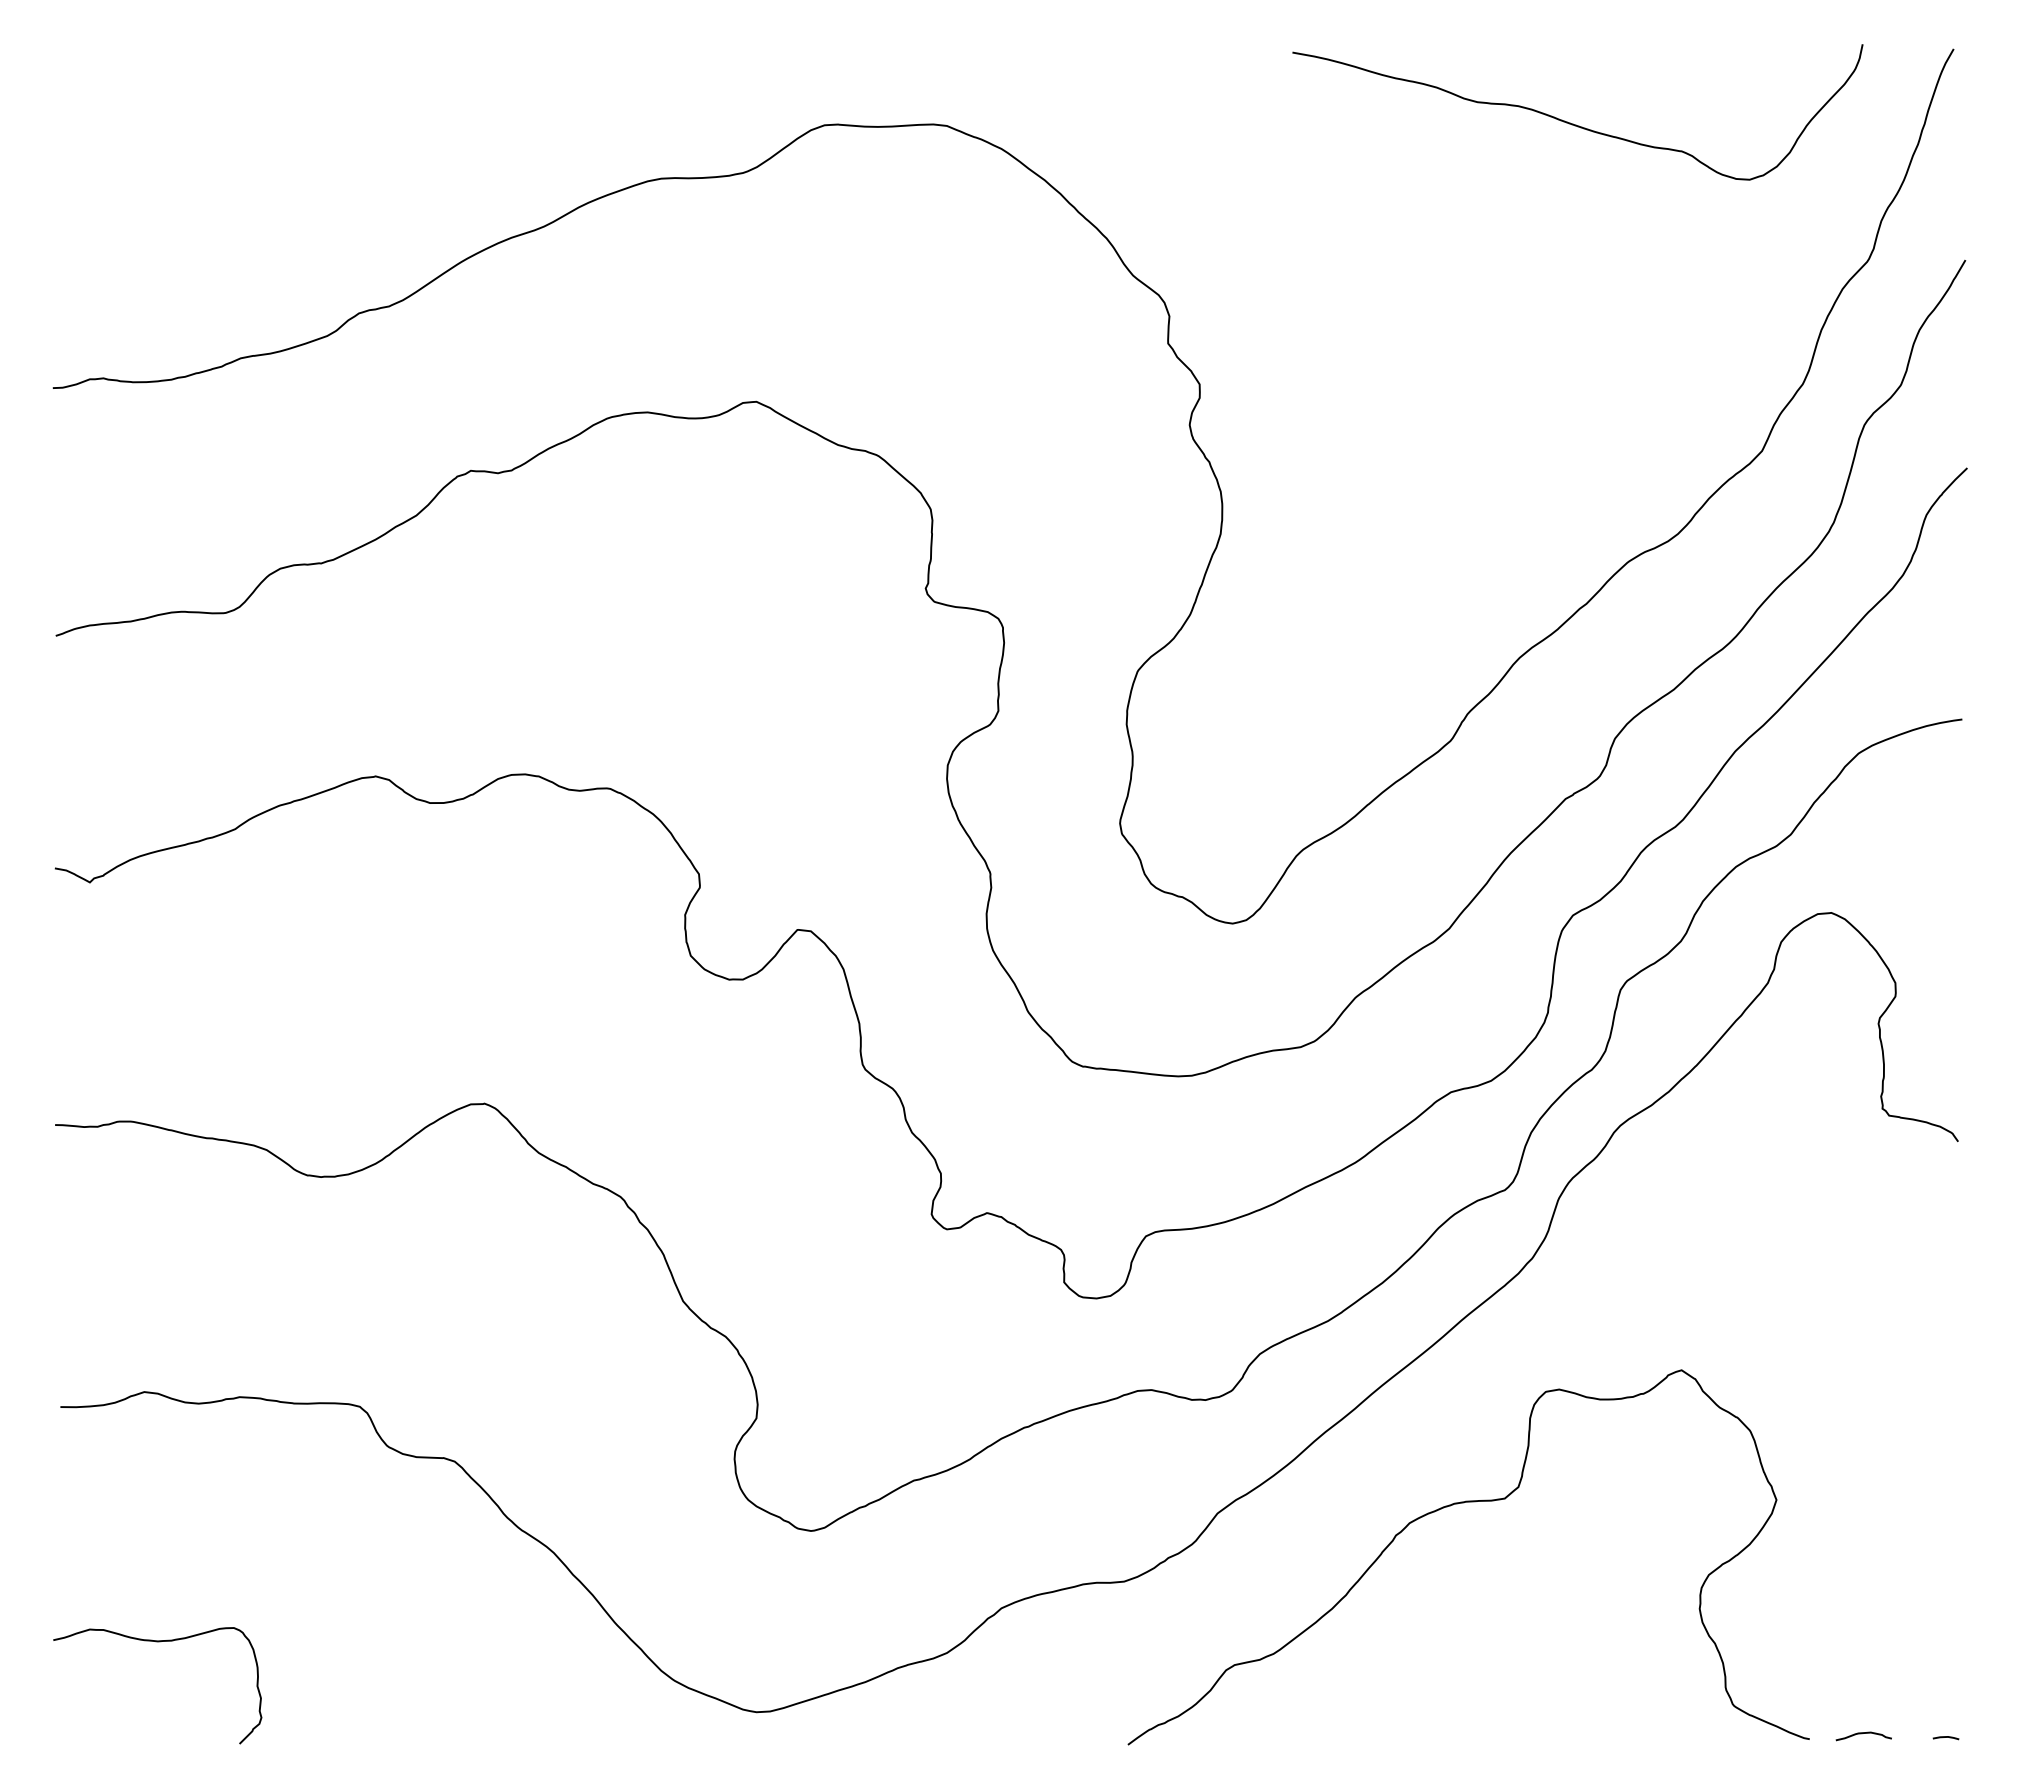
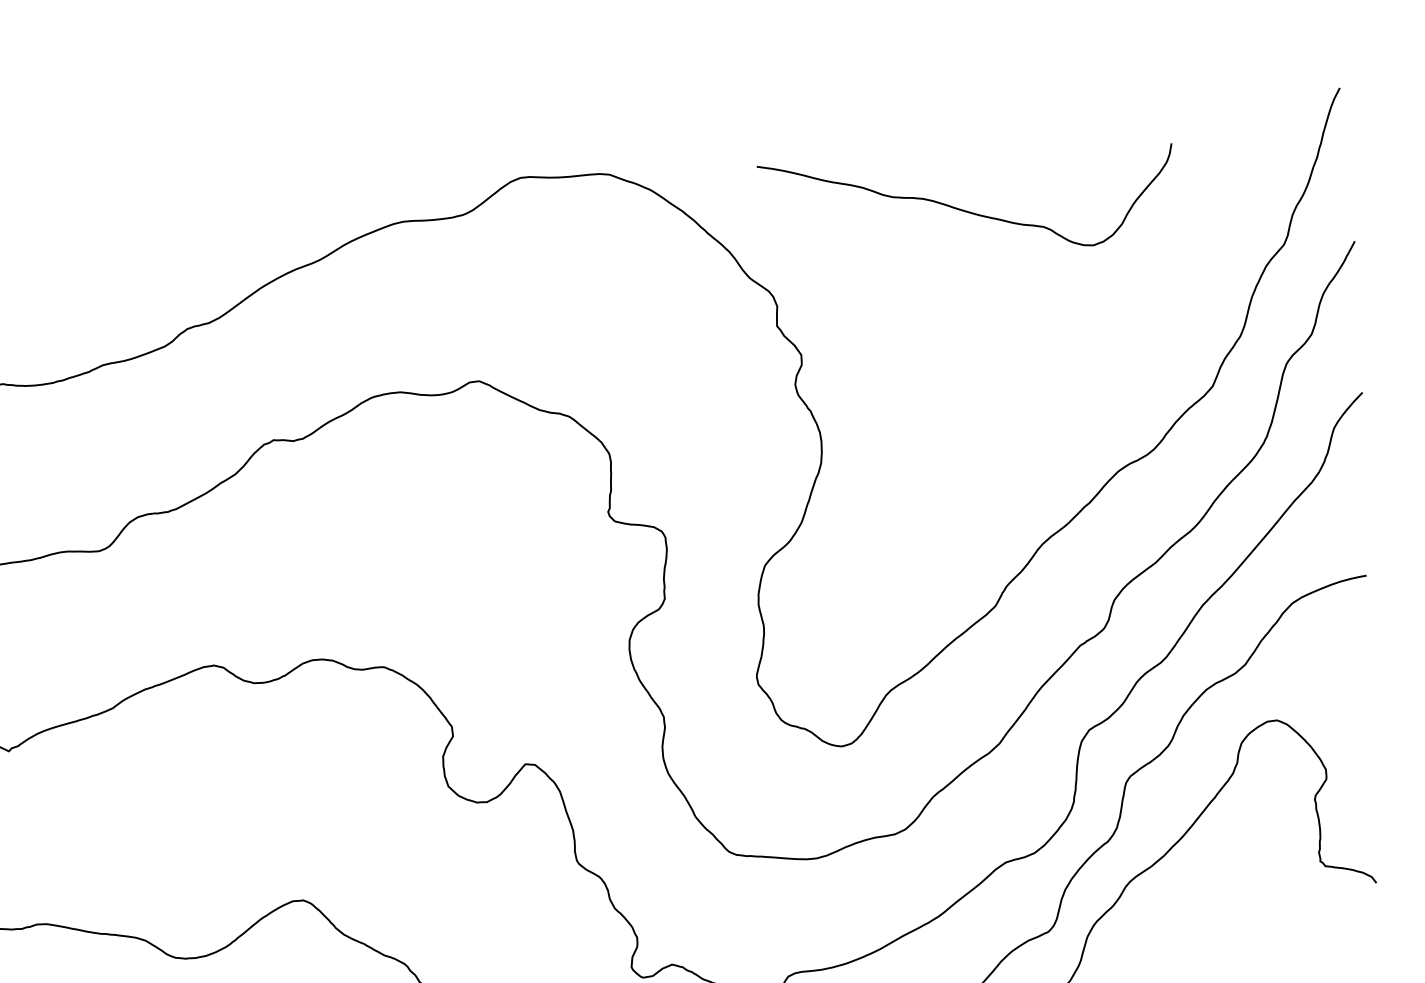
curve: (1573, 123) -> (963, 209), moved

